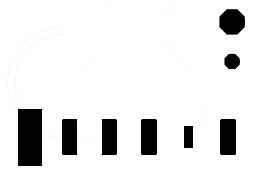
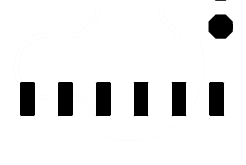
part: (231, 61) -> (220, 26), size x1.67
part: (29, 136) -> (26, 98), size x0.62
part: (188, 136) -> (178, 98), size x1.67

